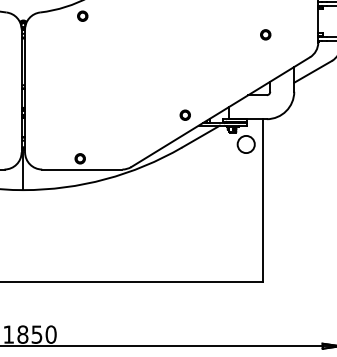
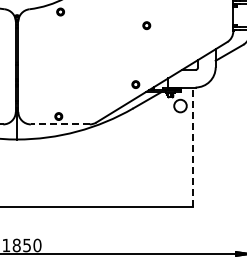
part: (265, 34) -> (146, 25), moved
line: (81, 169) -> (59, 124), solid -> dashed
line: (263, 201) -> (193, 147), solid -> dashed

